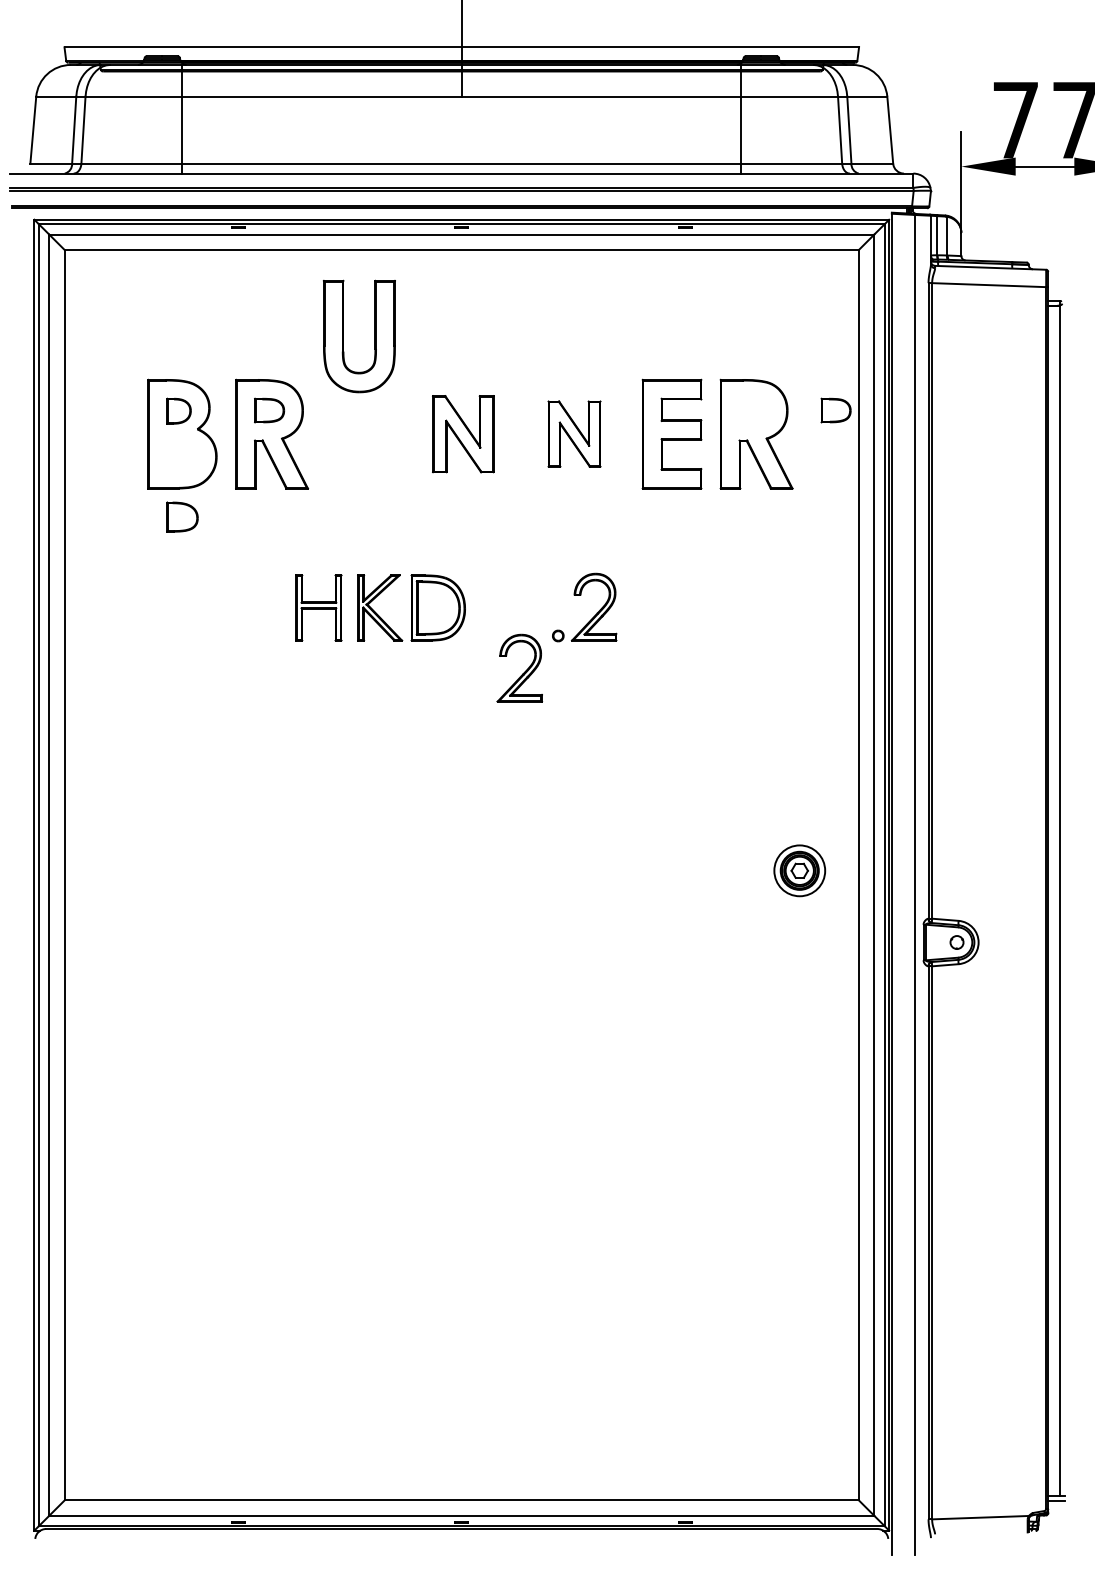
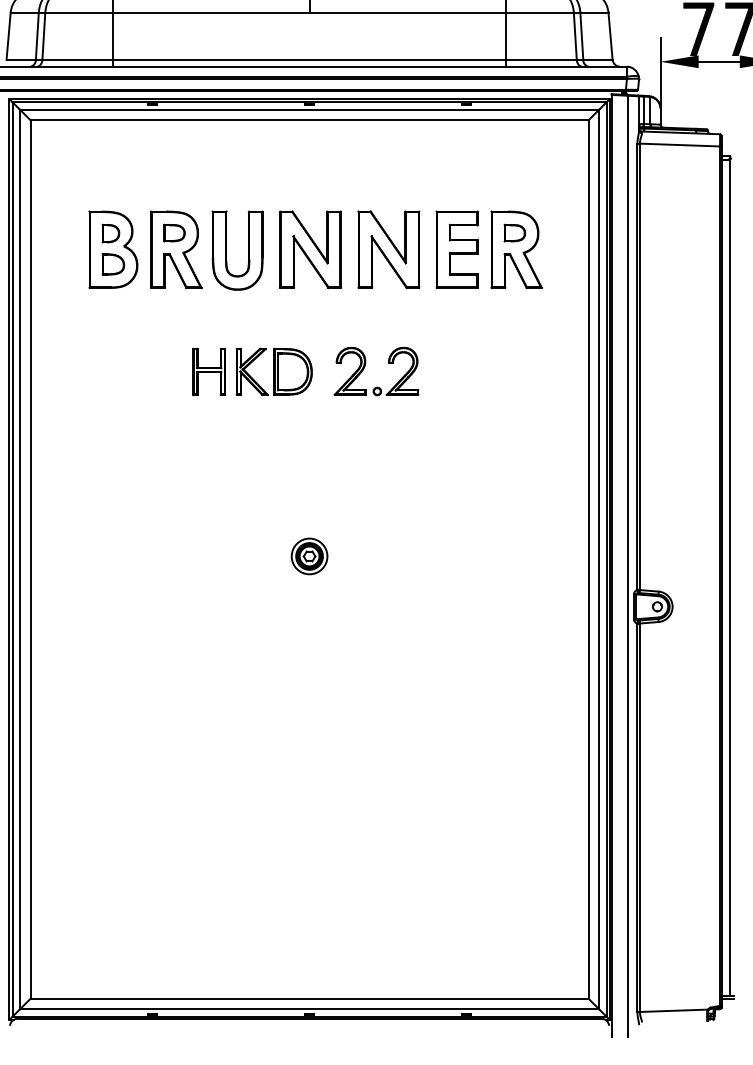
part: (374, 336) -> (248, 250), moved
part: (835, 410) -> (514, 233), moved
part: (463, 433) -> (310, 249), size x1.43
part: (574, 433) -> (388, 249), size x1.67
part: (182, 516) -> (113, 264), moved
part: (524, 671) -> (353, 373), moved
part: (799, 870) -> (309, 556), moved

